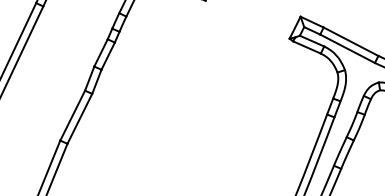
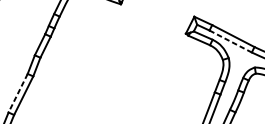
line: (347, 48) -> (230, 41), solid -> dashed
line: (72, 115) -> (18, 93), solid -> dashed

